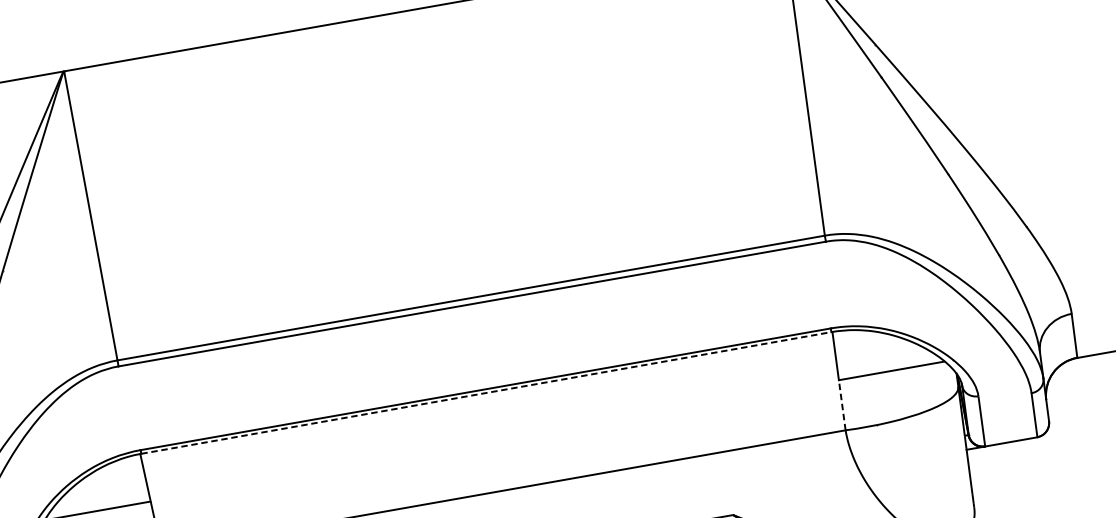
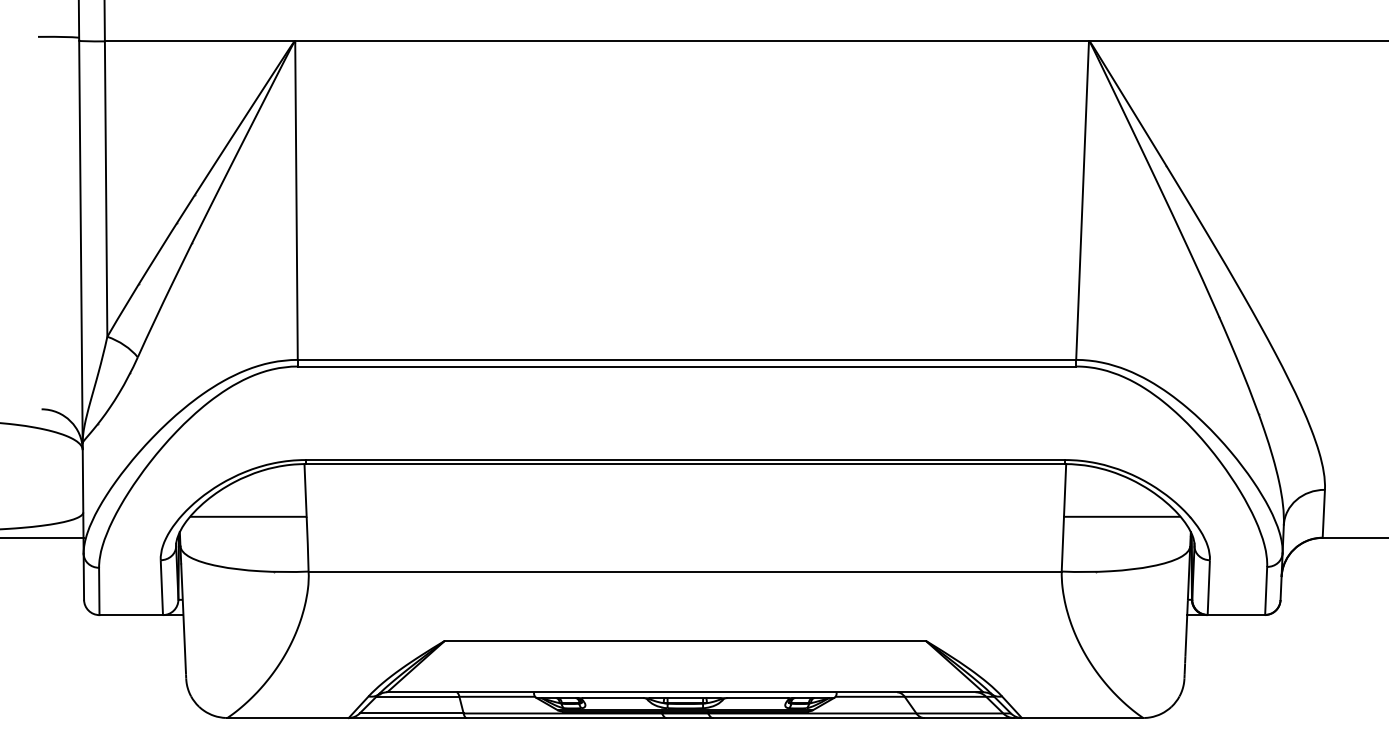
line: (486, 393) -> (685, 464), dashed -> solid
line: (841, 404) -> (1062, 543), dashed -> solid

